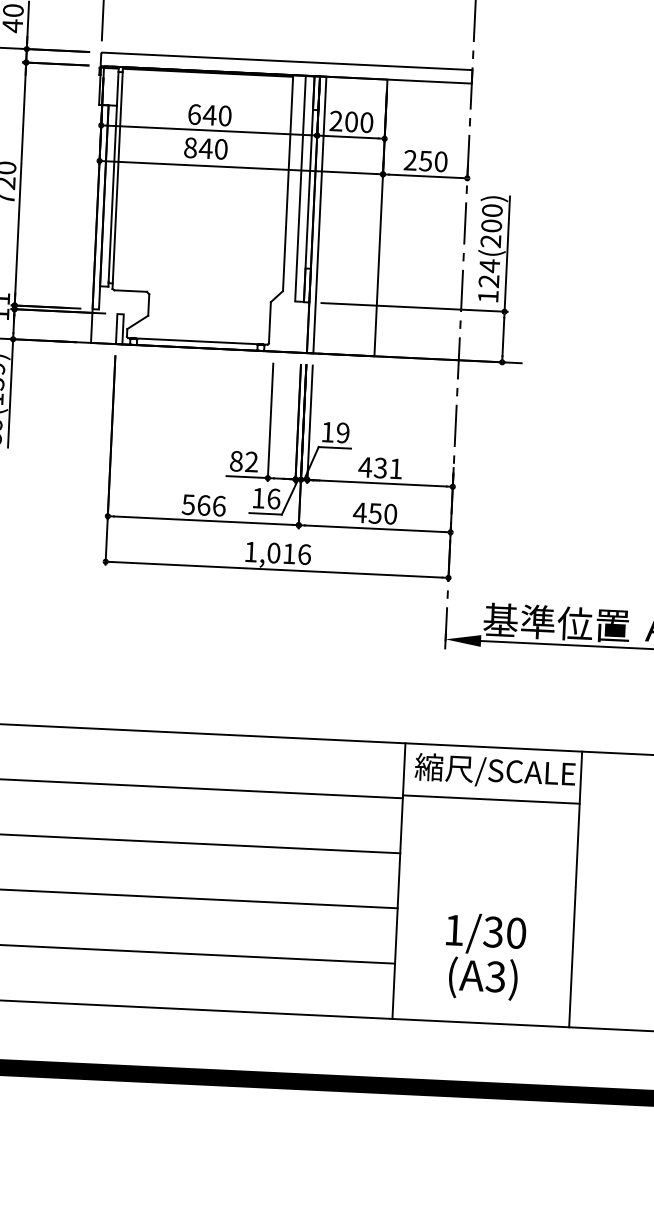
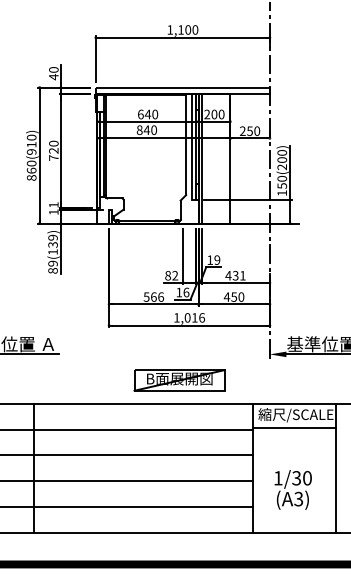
text: (490, 271) -> (282, 181), 124(200) -> 150(200)
part: (250, 685) -> (179, 380), added
text: (483, 955) -> (292, 489), moved

